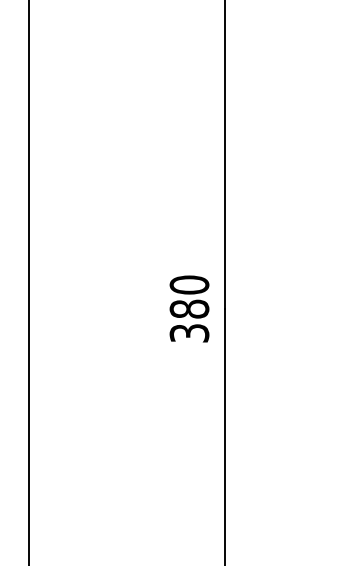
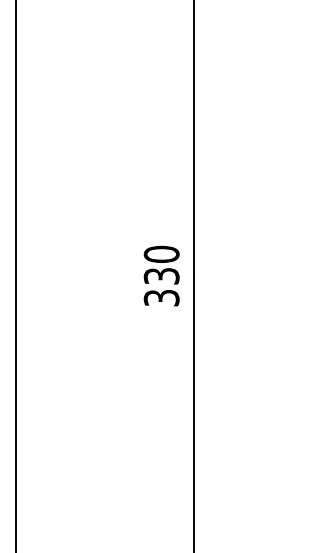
text: (189, 308) -> (161, 275), 380 -> 330

